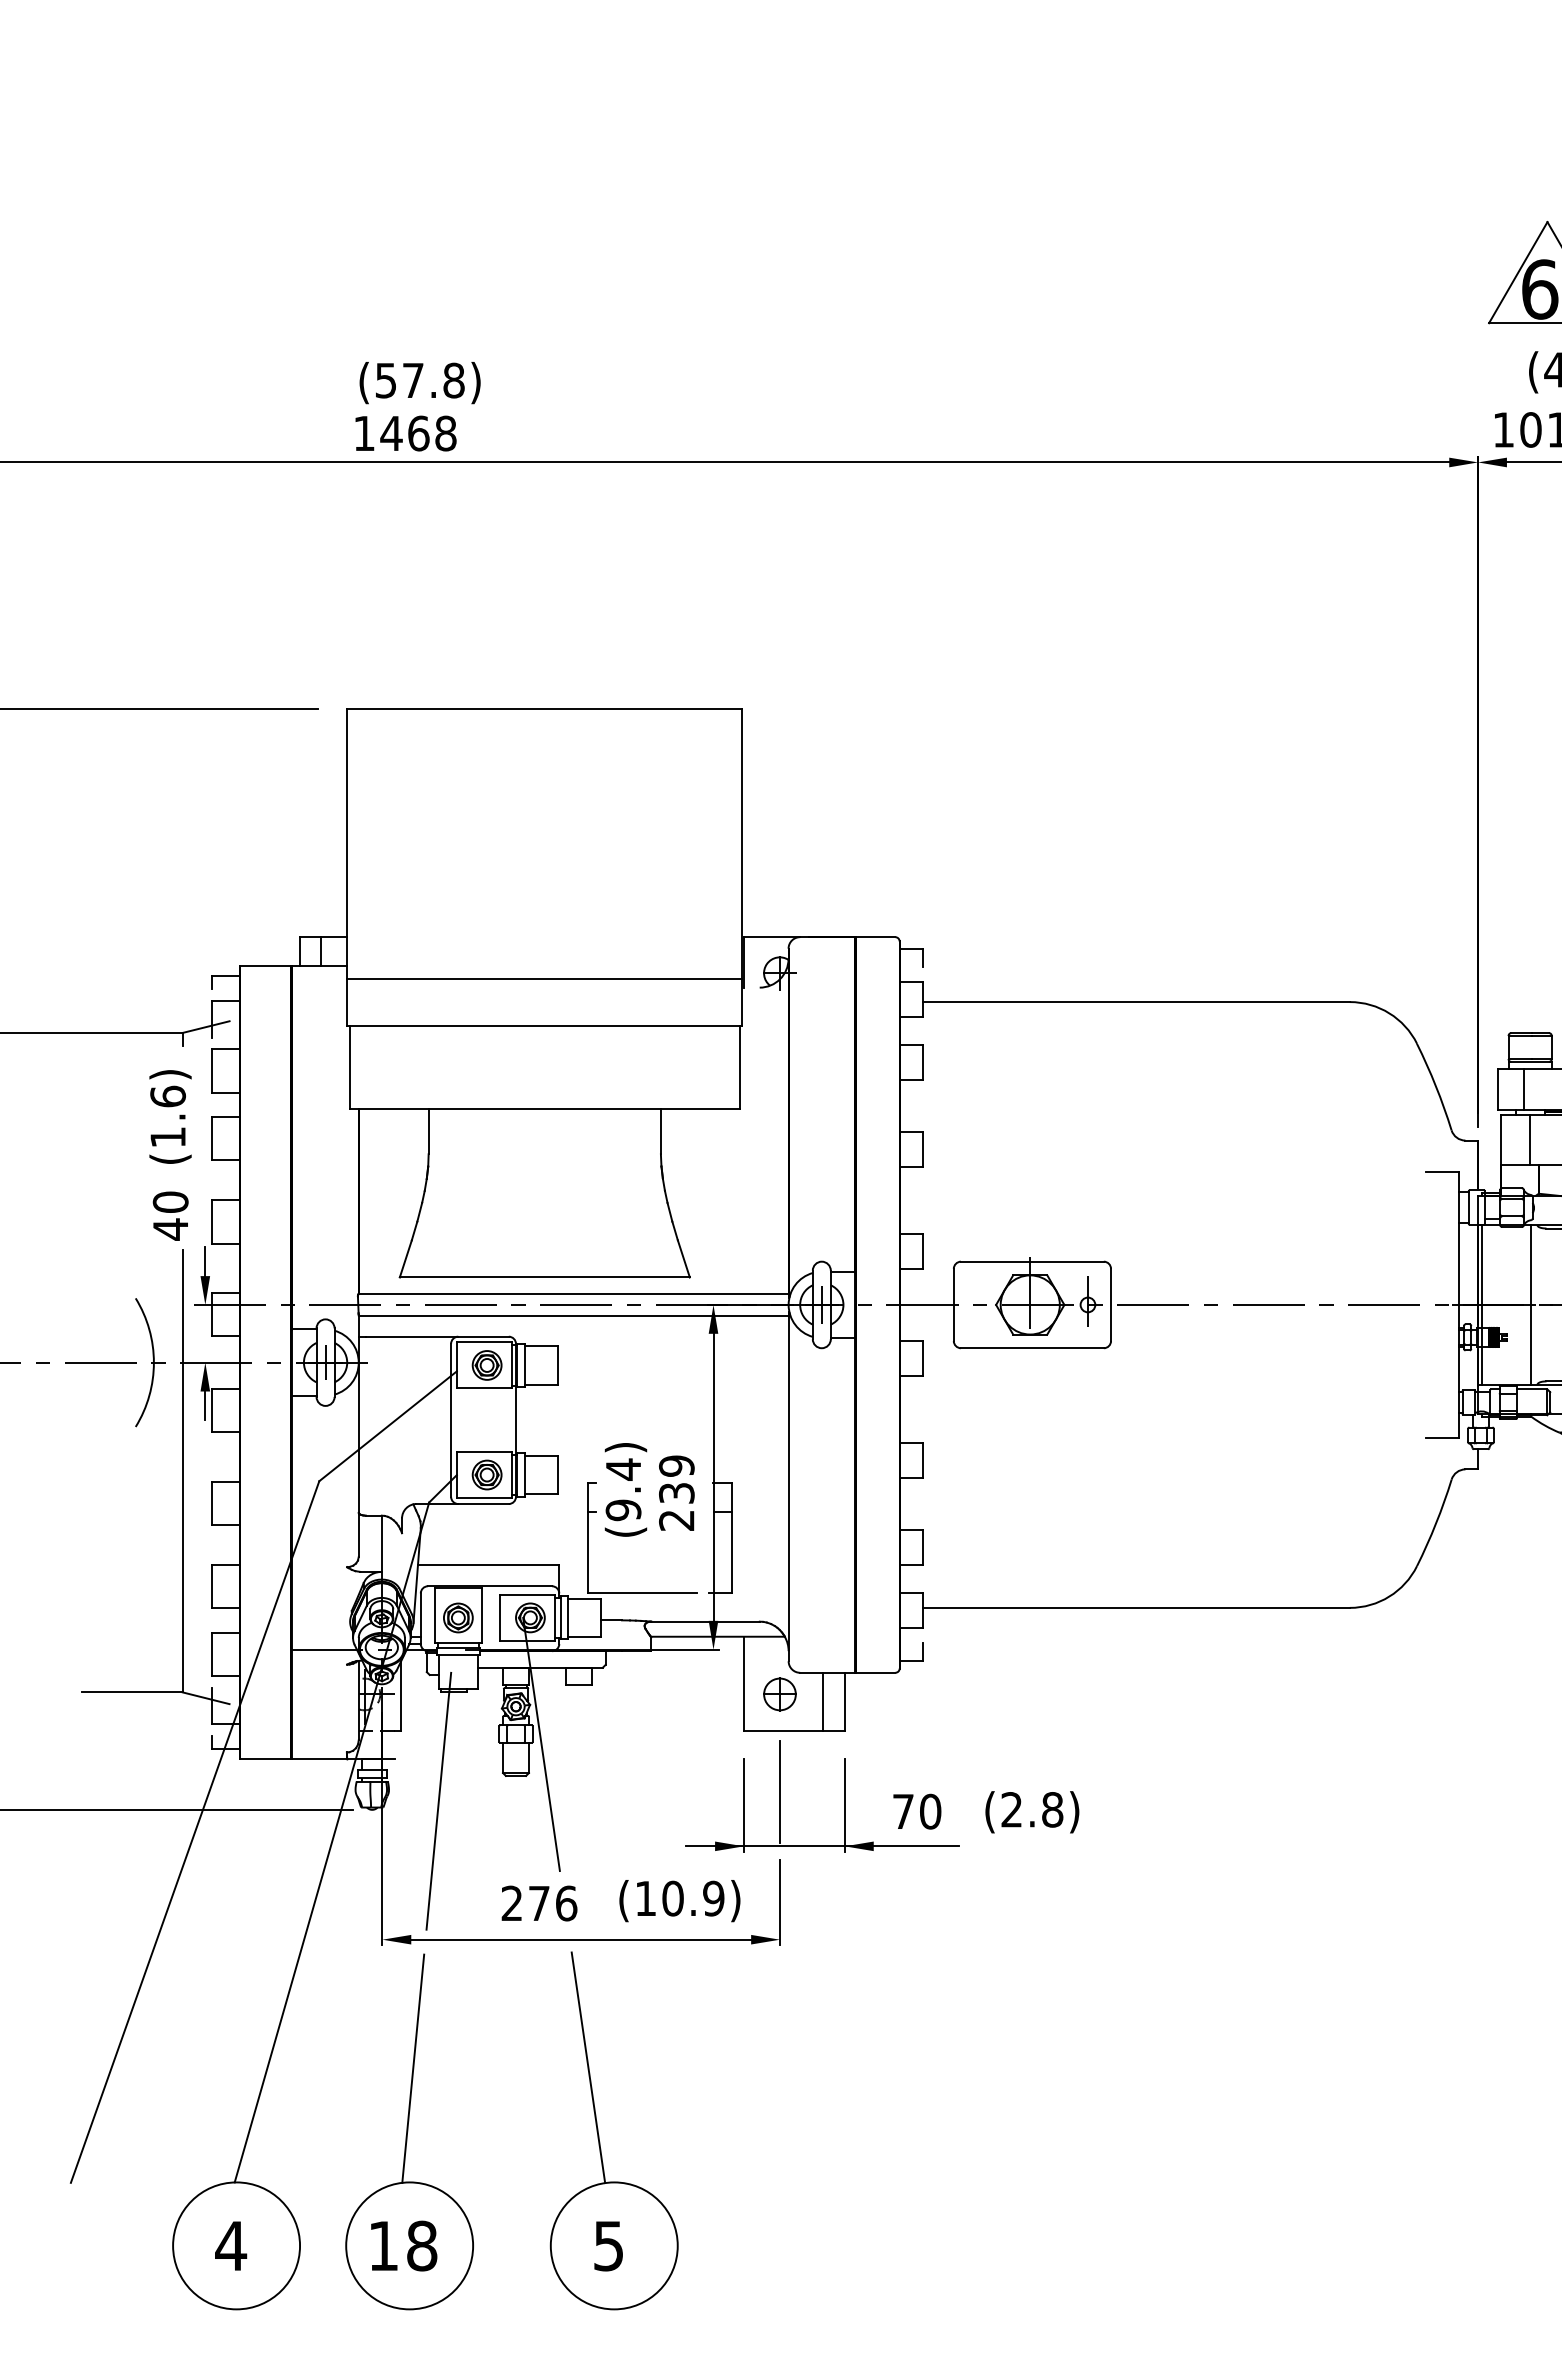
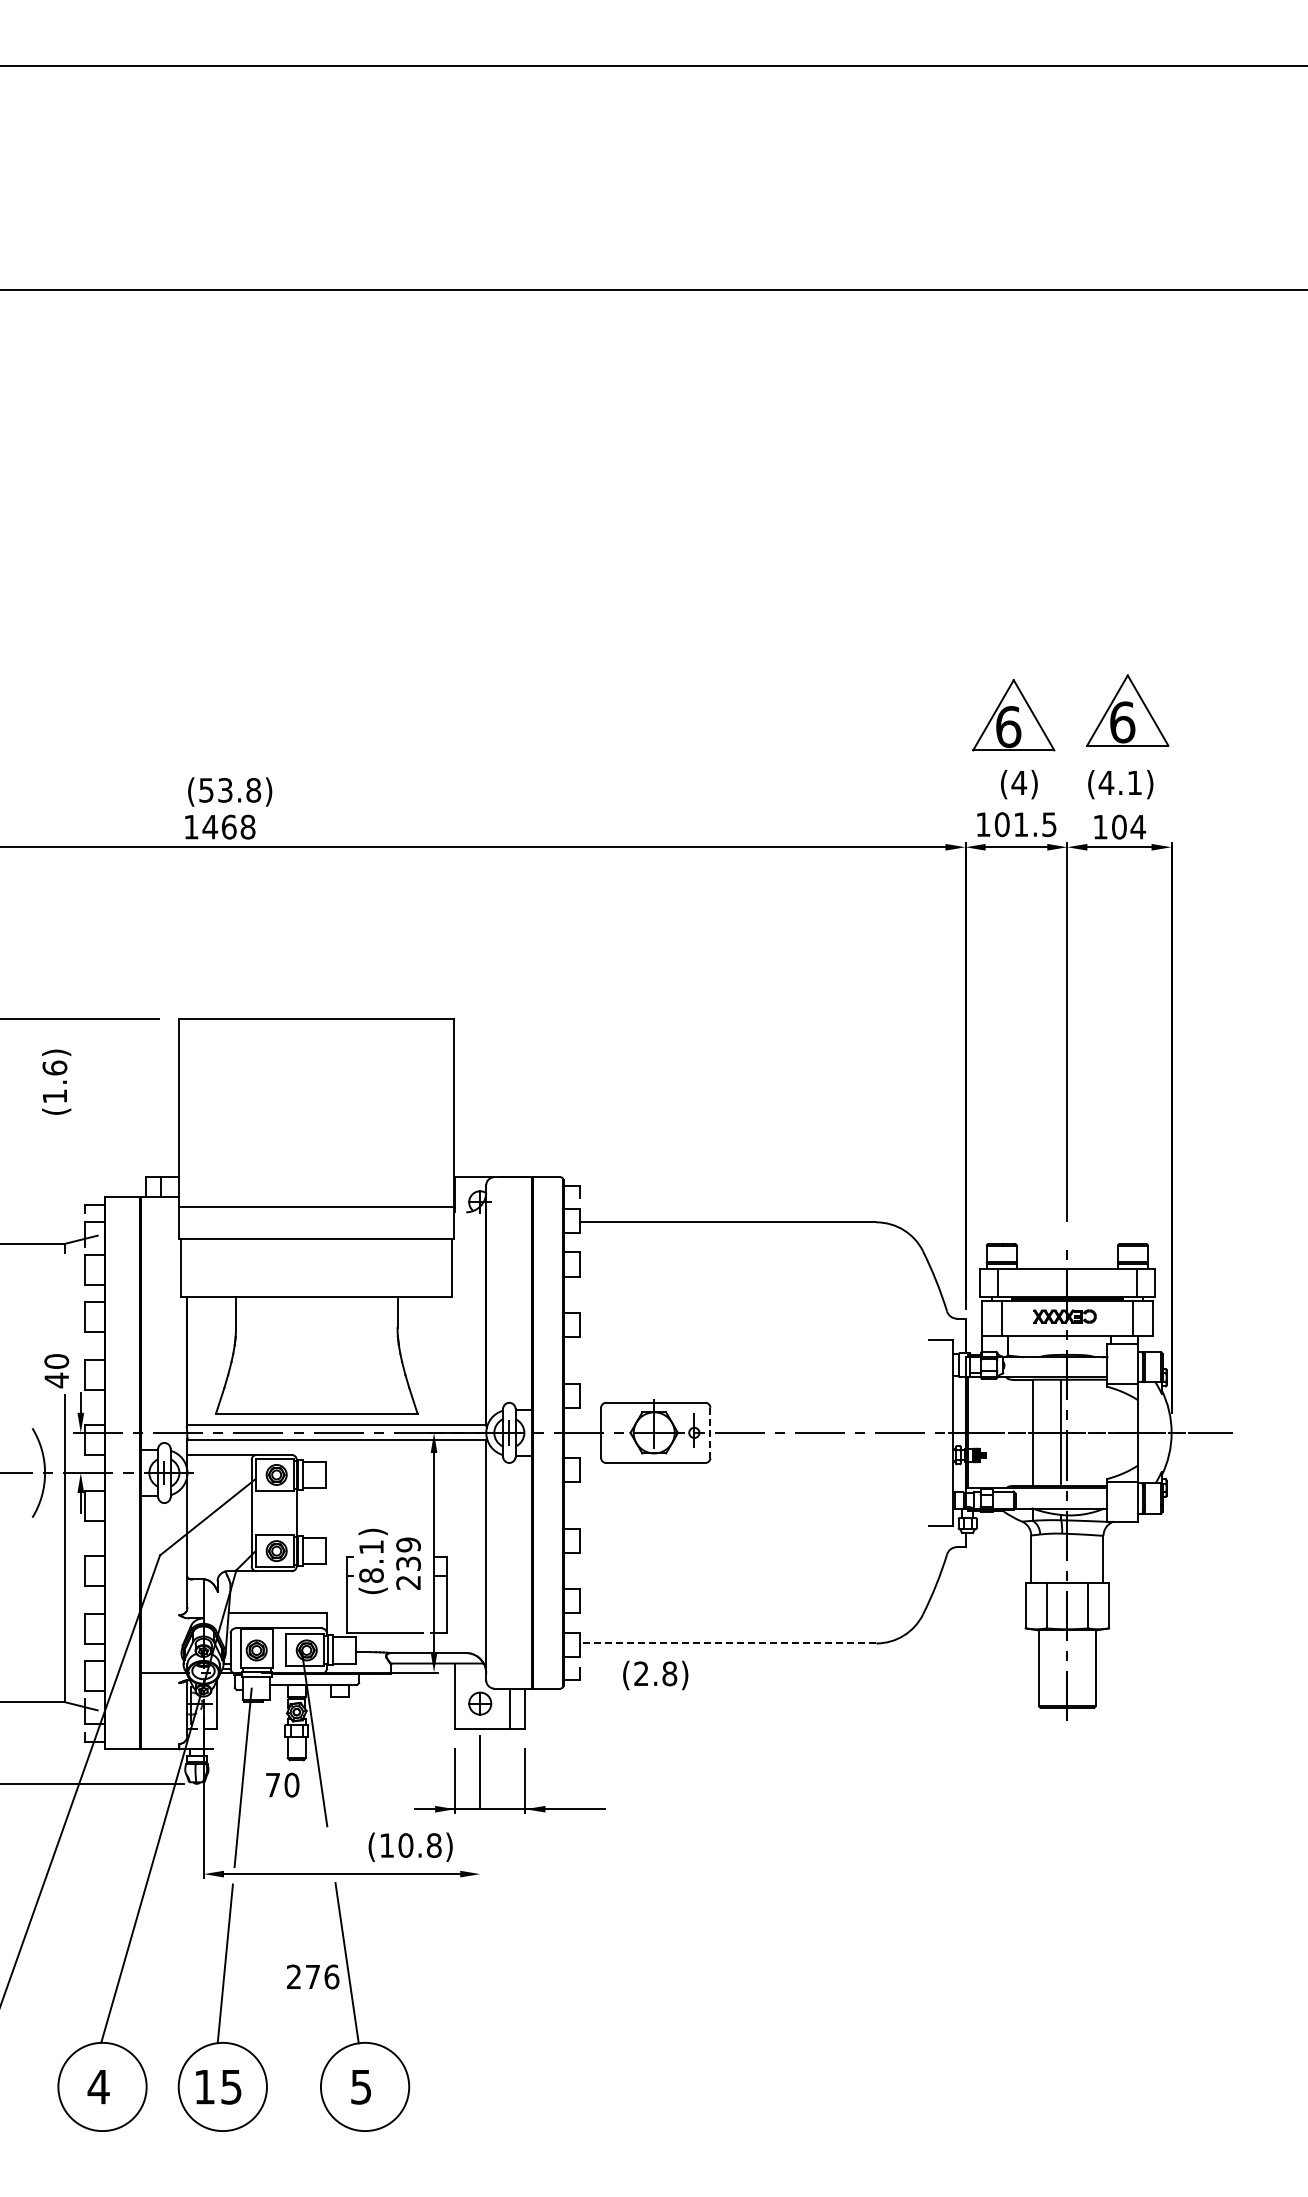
text: (413, 380) -> (225, 790), (57.8) -> (53.8)
text: (170, 1115) -> (56, 1081), moved
line: (1531, 1304) -> (1002, 1432), removed
line: (1111, 1305) -> (710, 1433), solid -> dashed
text: (623, 1489) -> (371, 1561), (9.4) -> (8.1)
line: (1135, 1607) -> (727, 1643), solid -> dashed
text: (916, 1810) -> (282, 1784), moved
text: (1032, 1812) -> (655, 1675), moved
text: (712, 1898) -> (433, 1845), (10.9) -> (10.8)
text: (540, 1902) -> (313, 1976), moved
line: (780, 1902) -> (480, 1848), removed
text: (422, 2245) -> (231, 2086), 18 -> 15

